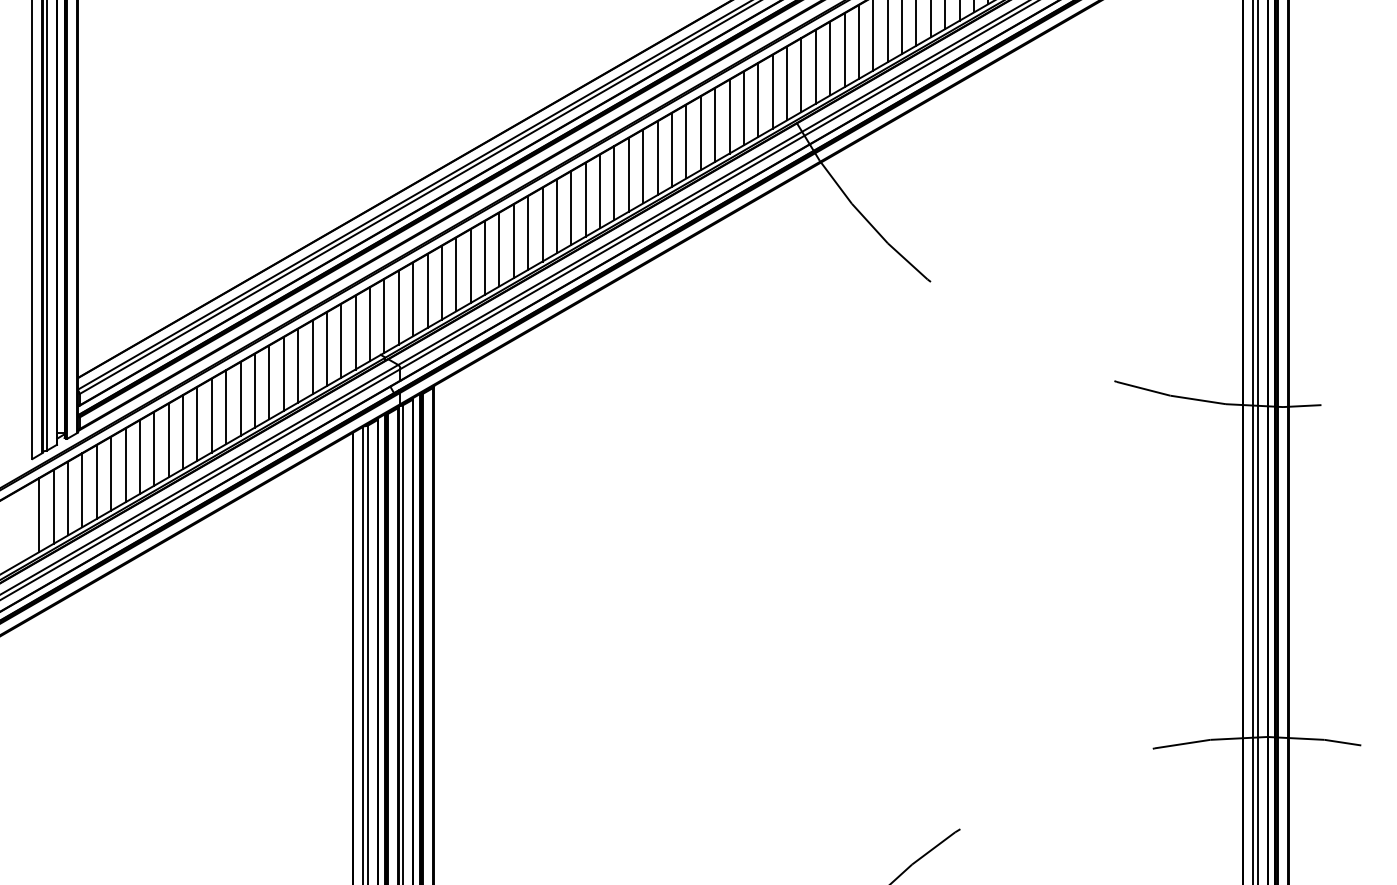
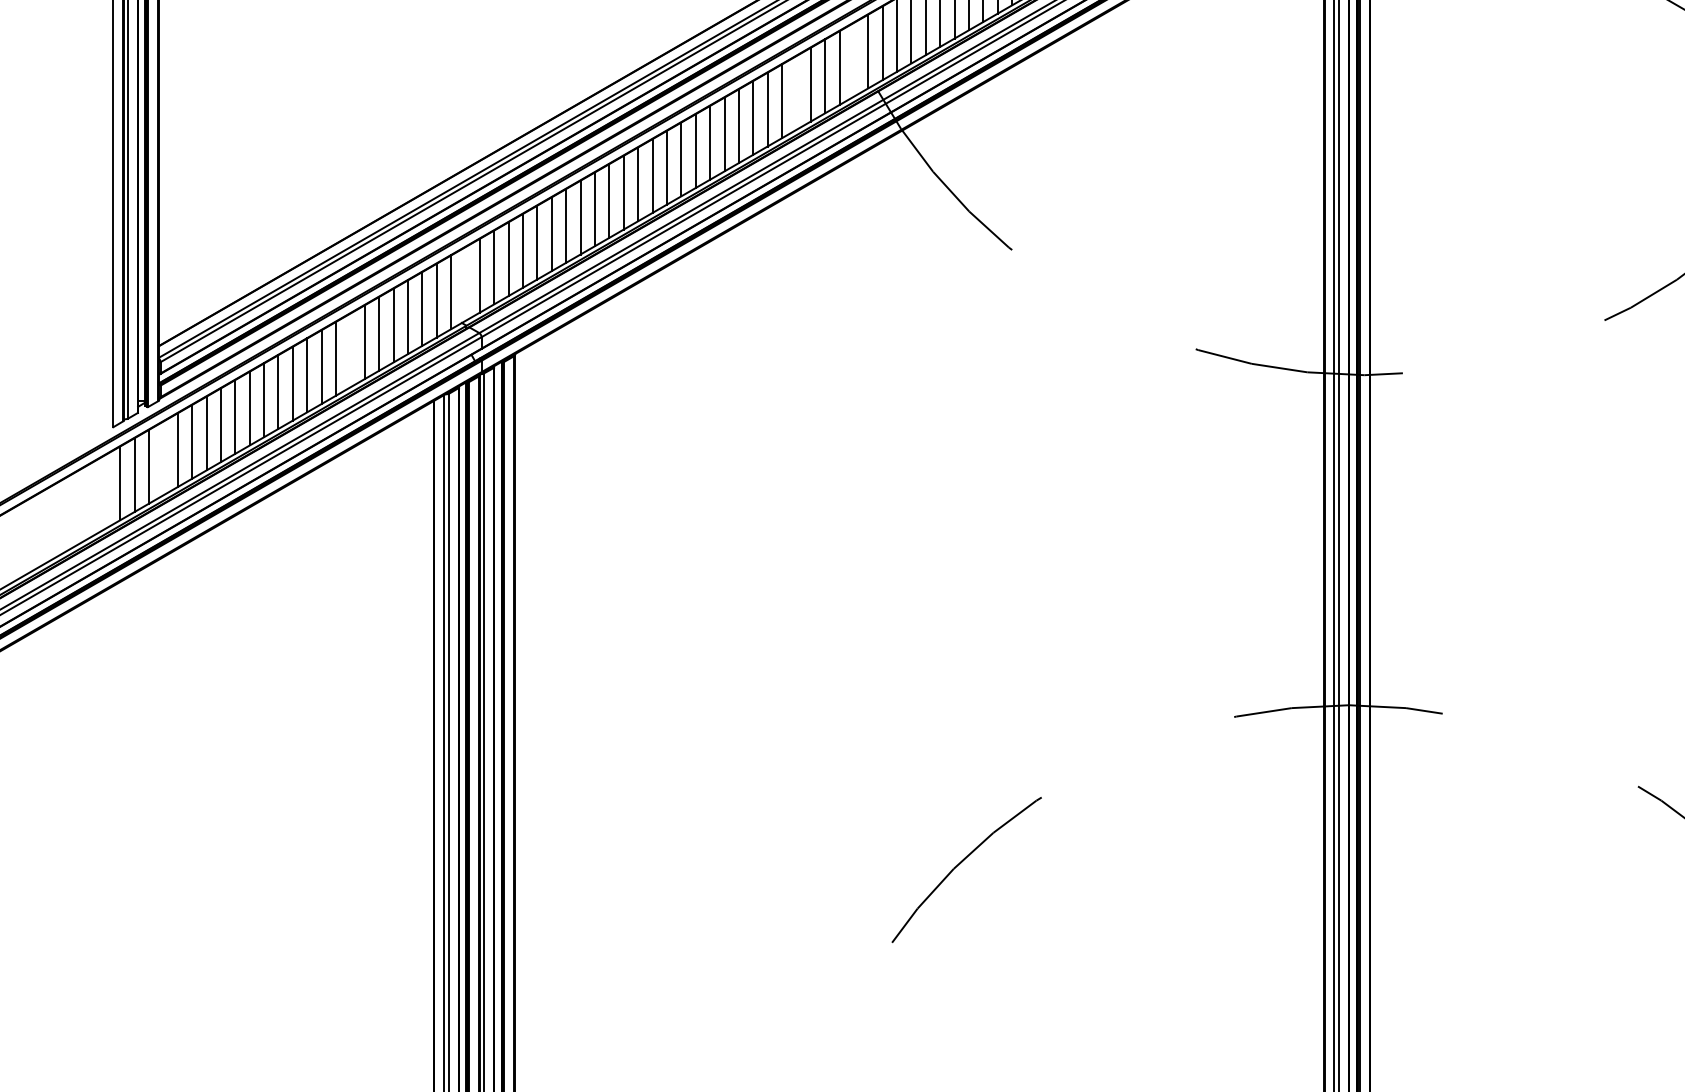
line: (772, 91) -> (853, 59), removed
line: (715, 124) -> (796, 92), removed
line: (384, 316) -> (465, 284), removed
line: (269, 382) -> (350, 350), removed
line: (82, 490) -> (163, 458), removed

